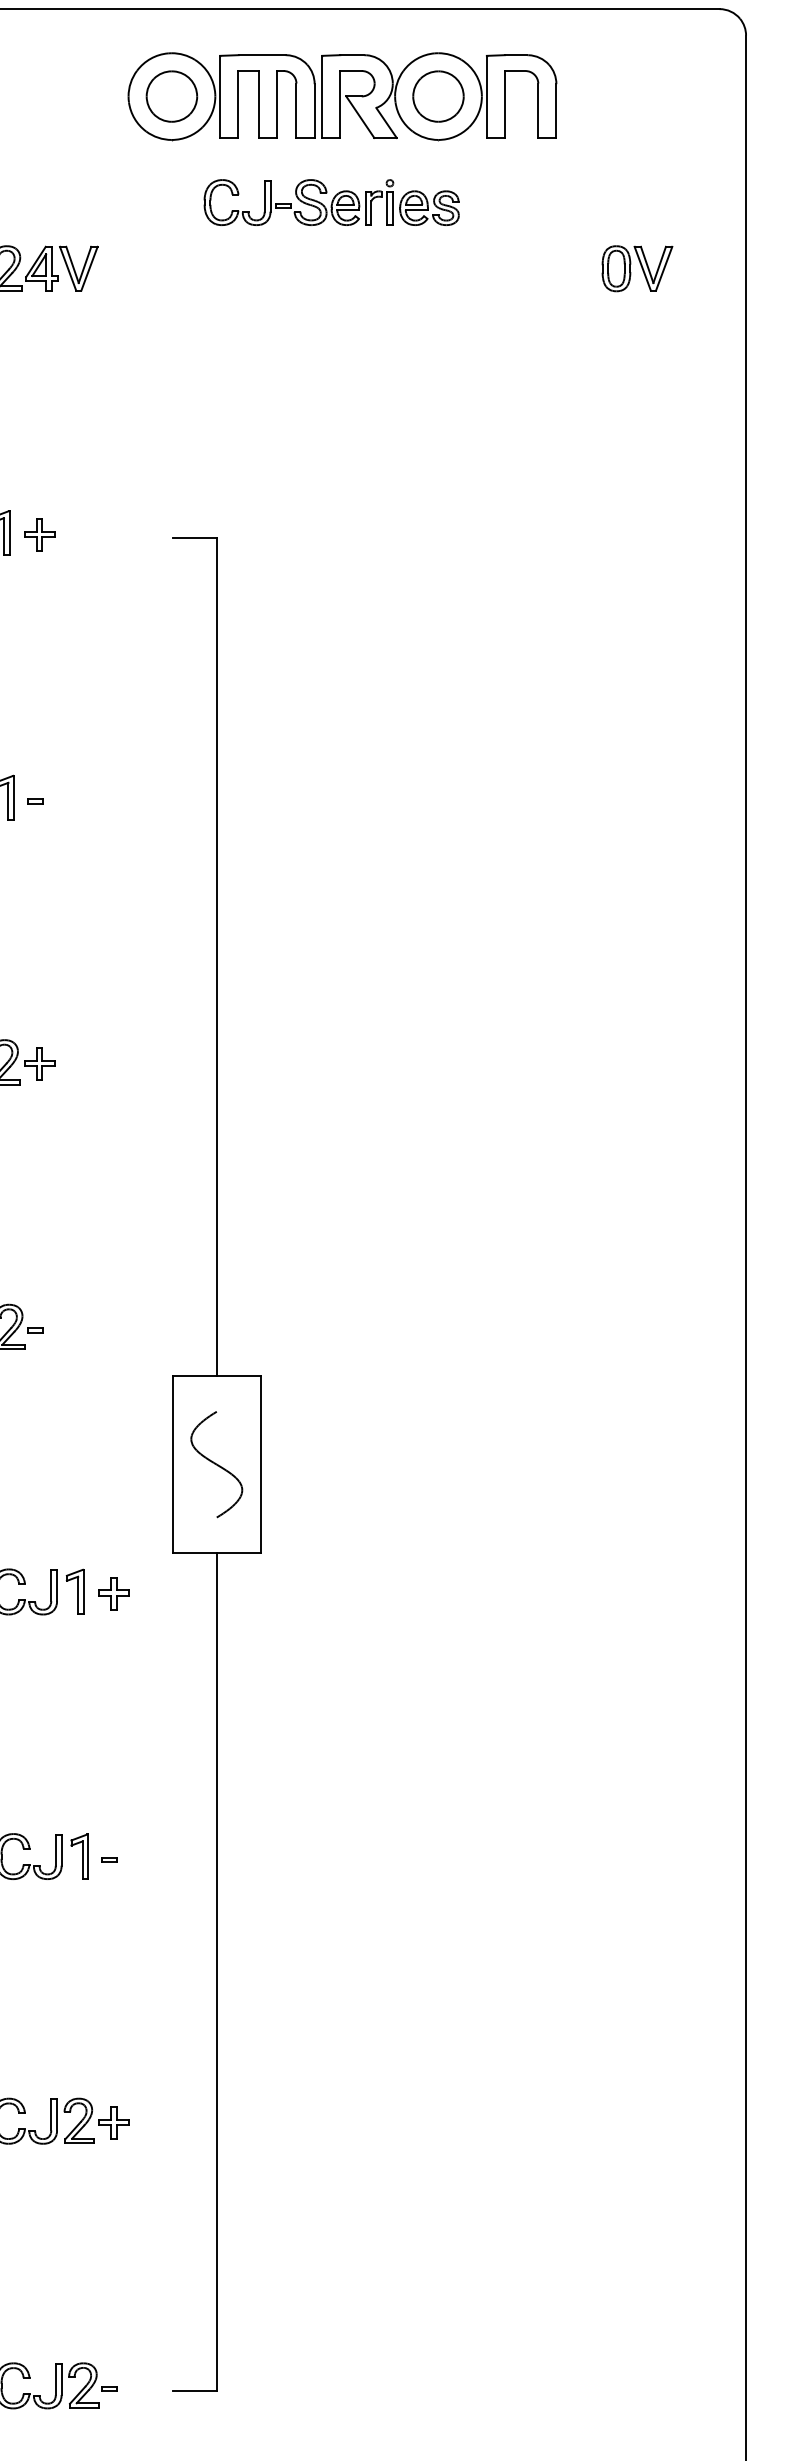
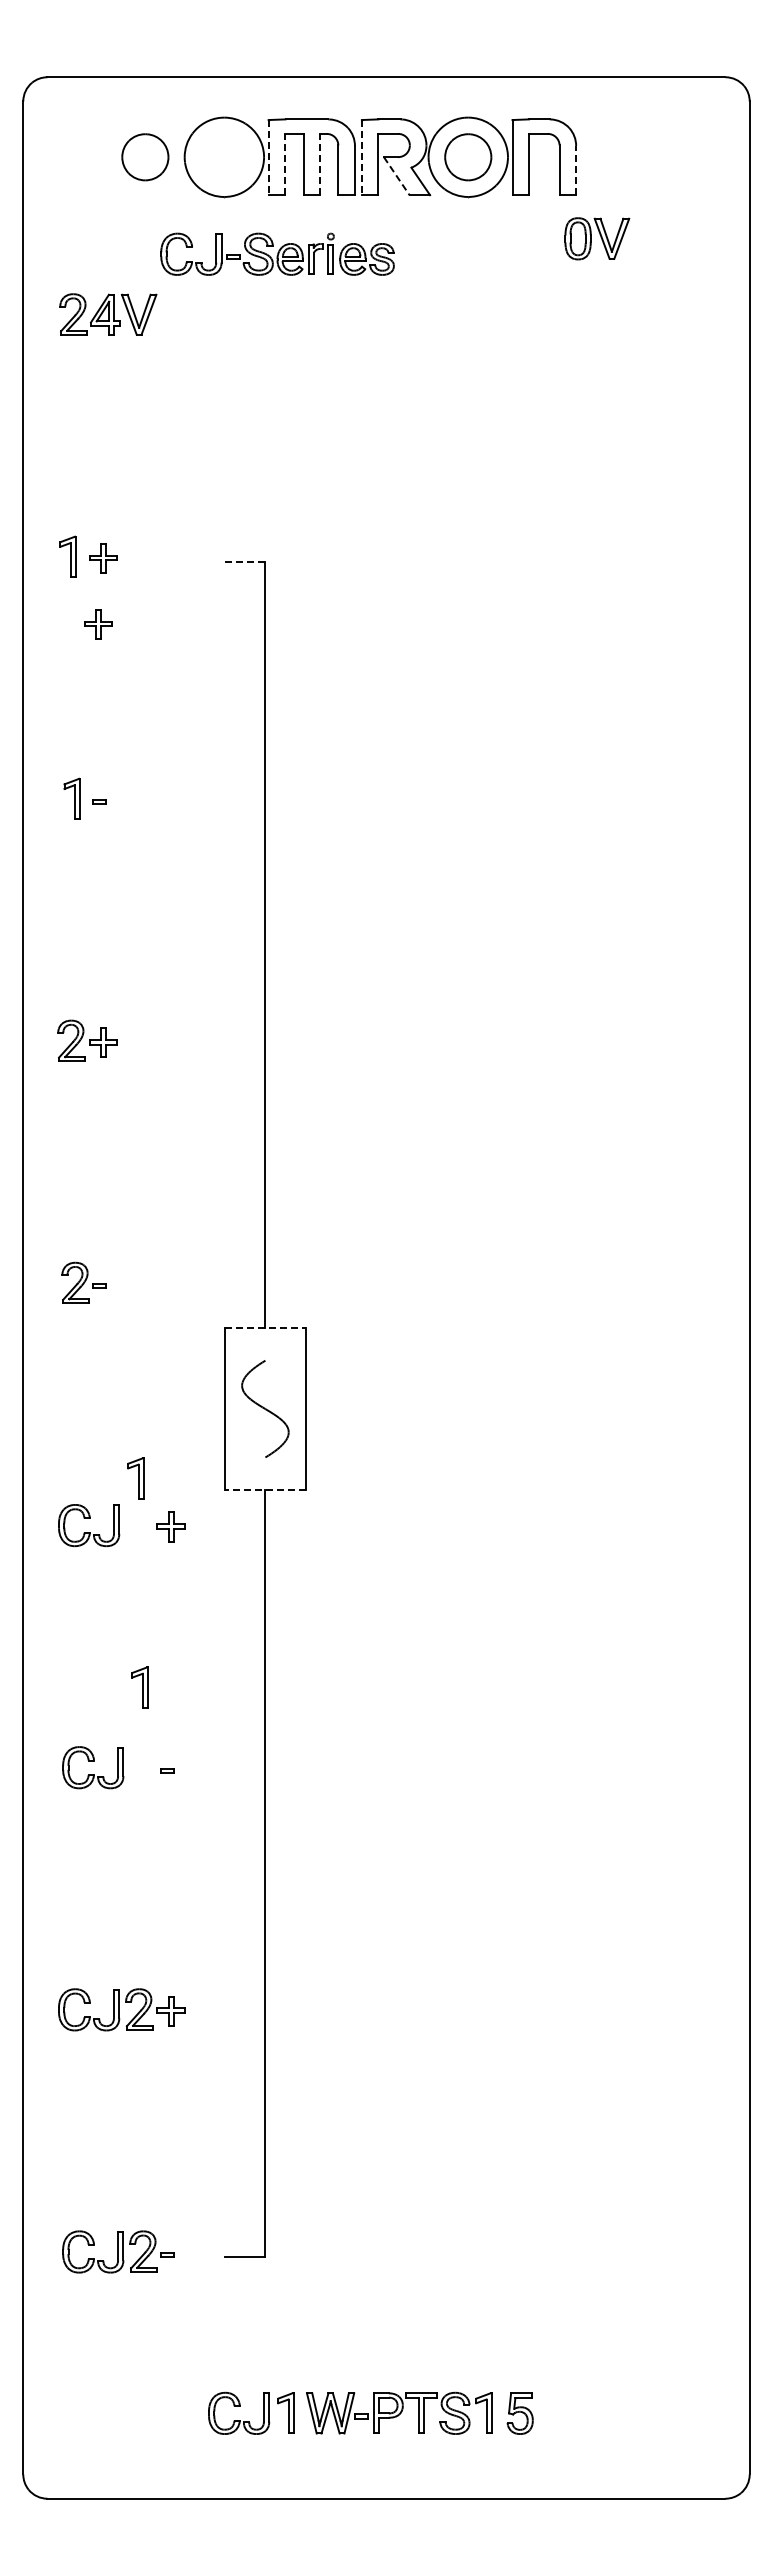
part: (172, 96) -> (145, 157), moved
line: (220, 96) -> (268, 157), solid -> dashed
line: (321, 96) -> (361, 157), solid -> dashed
line: (238, 104) -> (285, 164), solid -> dashed
line: (276, 104) -> (320, 164), solid -> dashed
line: (556, 111) -> (576, 170), solid -> dashed
line: (360, 117) -> (396, 176), solid -> dashed
part: (331, 201) -> (277, 253), moved
part: (637, 268) -> (597, 238), moved
line: (195, 538) -> (245, 561), solid -> dashed
part: (34, 607) -> (98, 624), added
line: (216, 1376) -> (265, 1328), solid -> dashed
line: (215, 1552) -> (264, 1489), solid -> dashed
part: (74, 1591) -> (135, 1478), moved
part: (79, 1856) -> (139, 1687), moved

